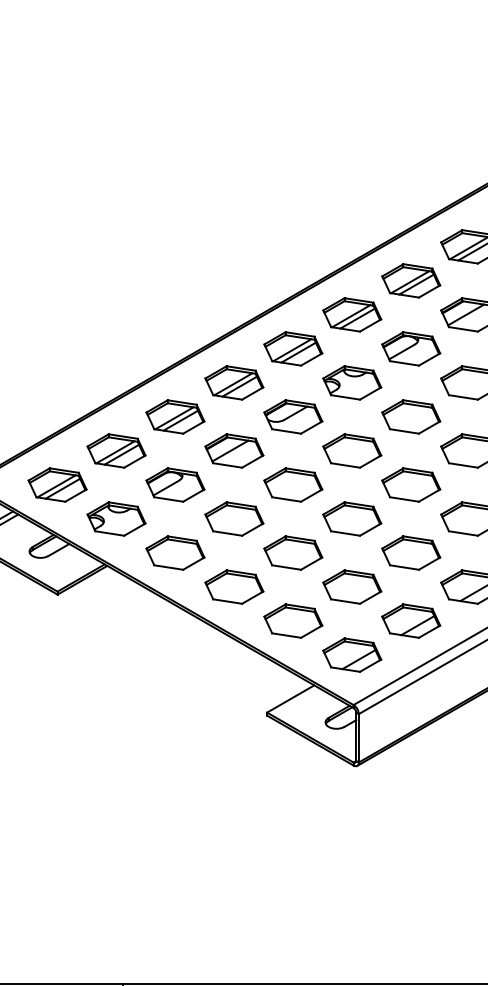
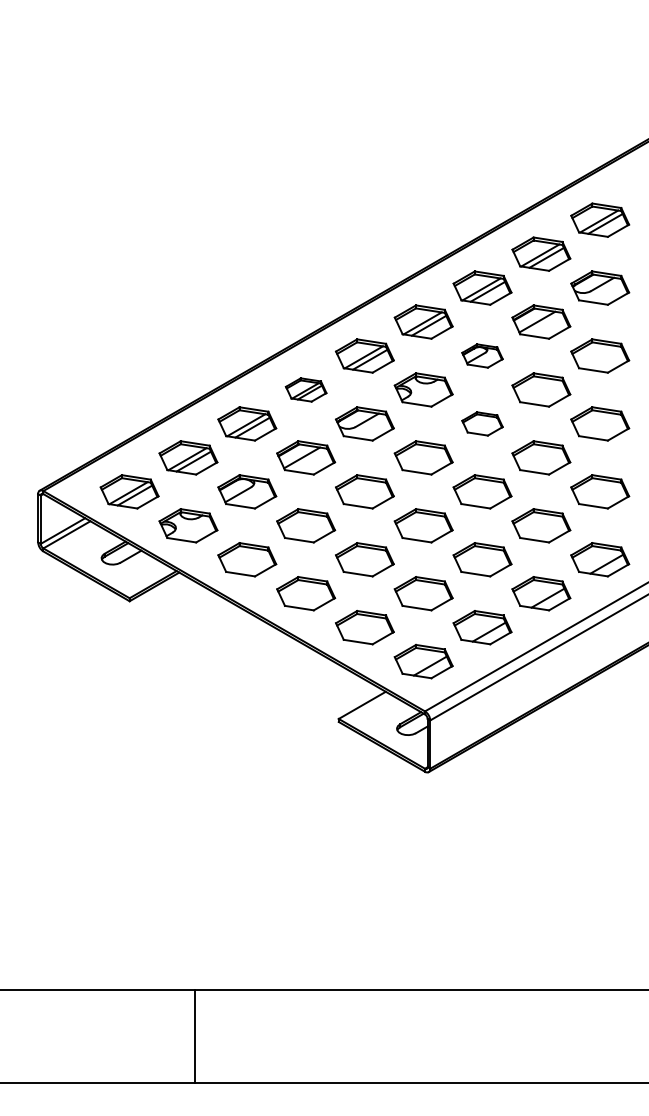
part: (411, 348) -> (482, 355), size x0.7
part: (234, 382) -> (306, 389), size x0.7
part: (411, 416) -> (482, 423), size x0.7

